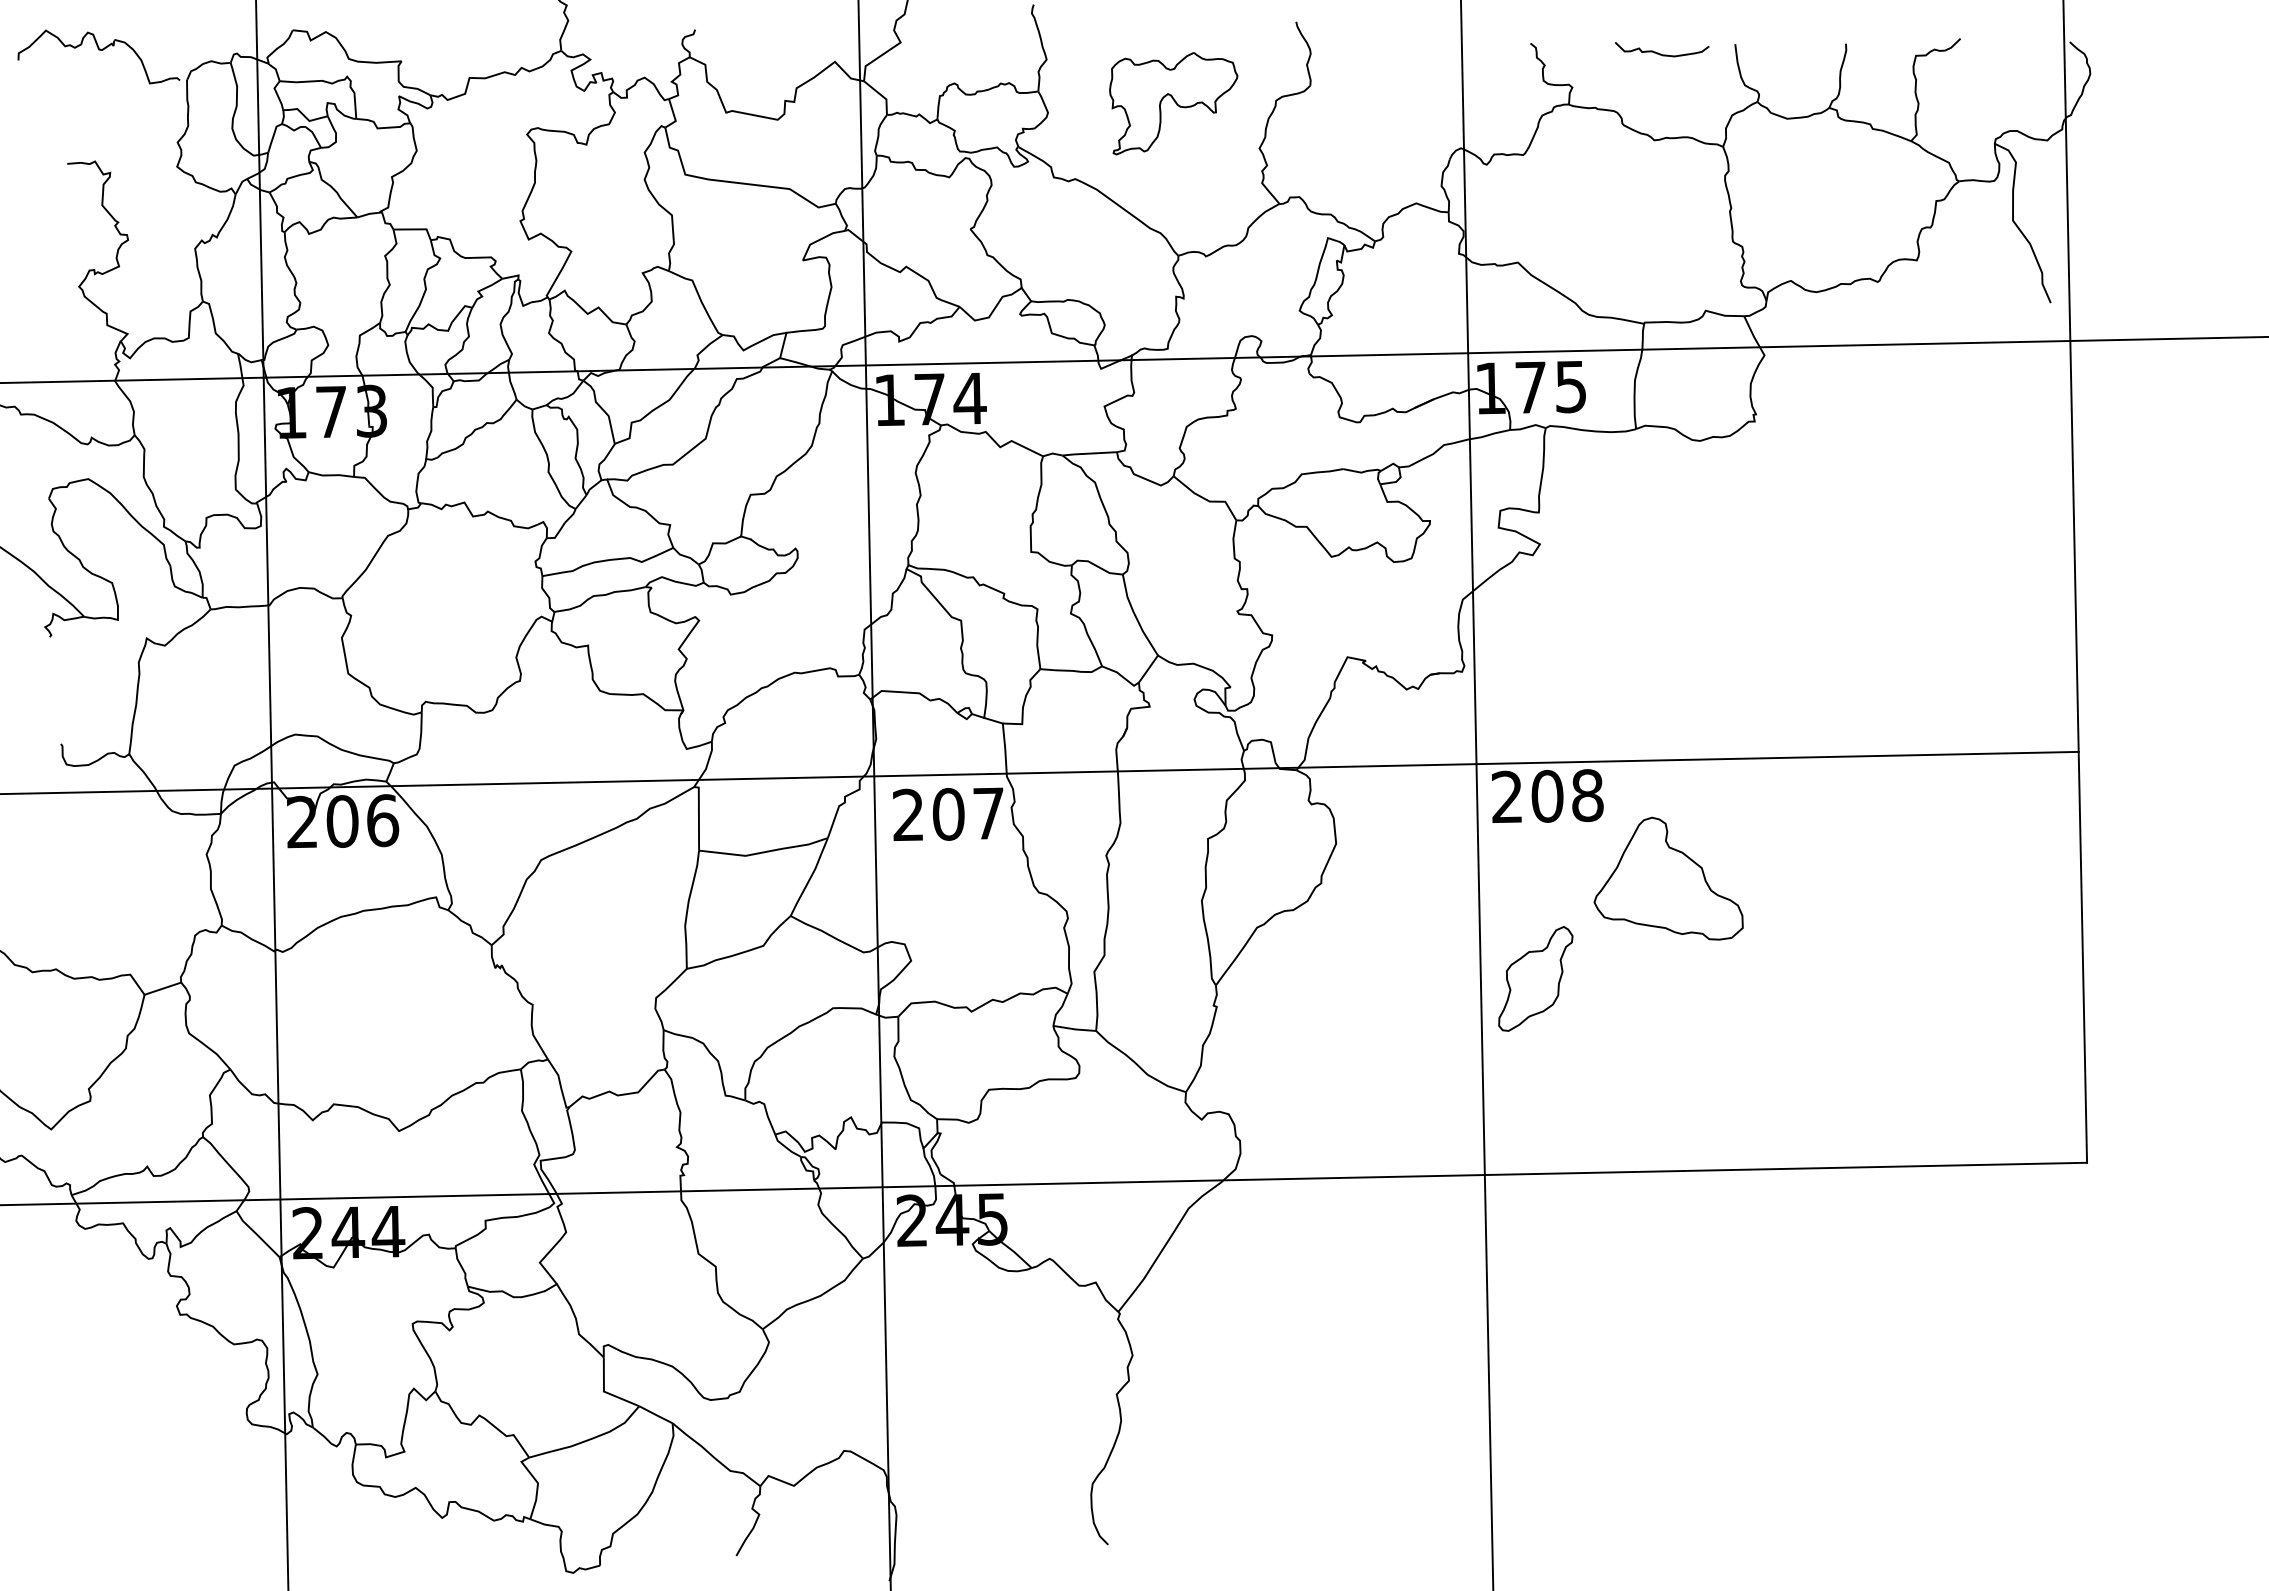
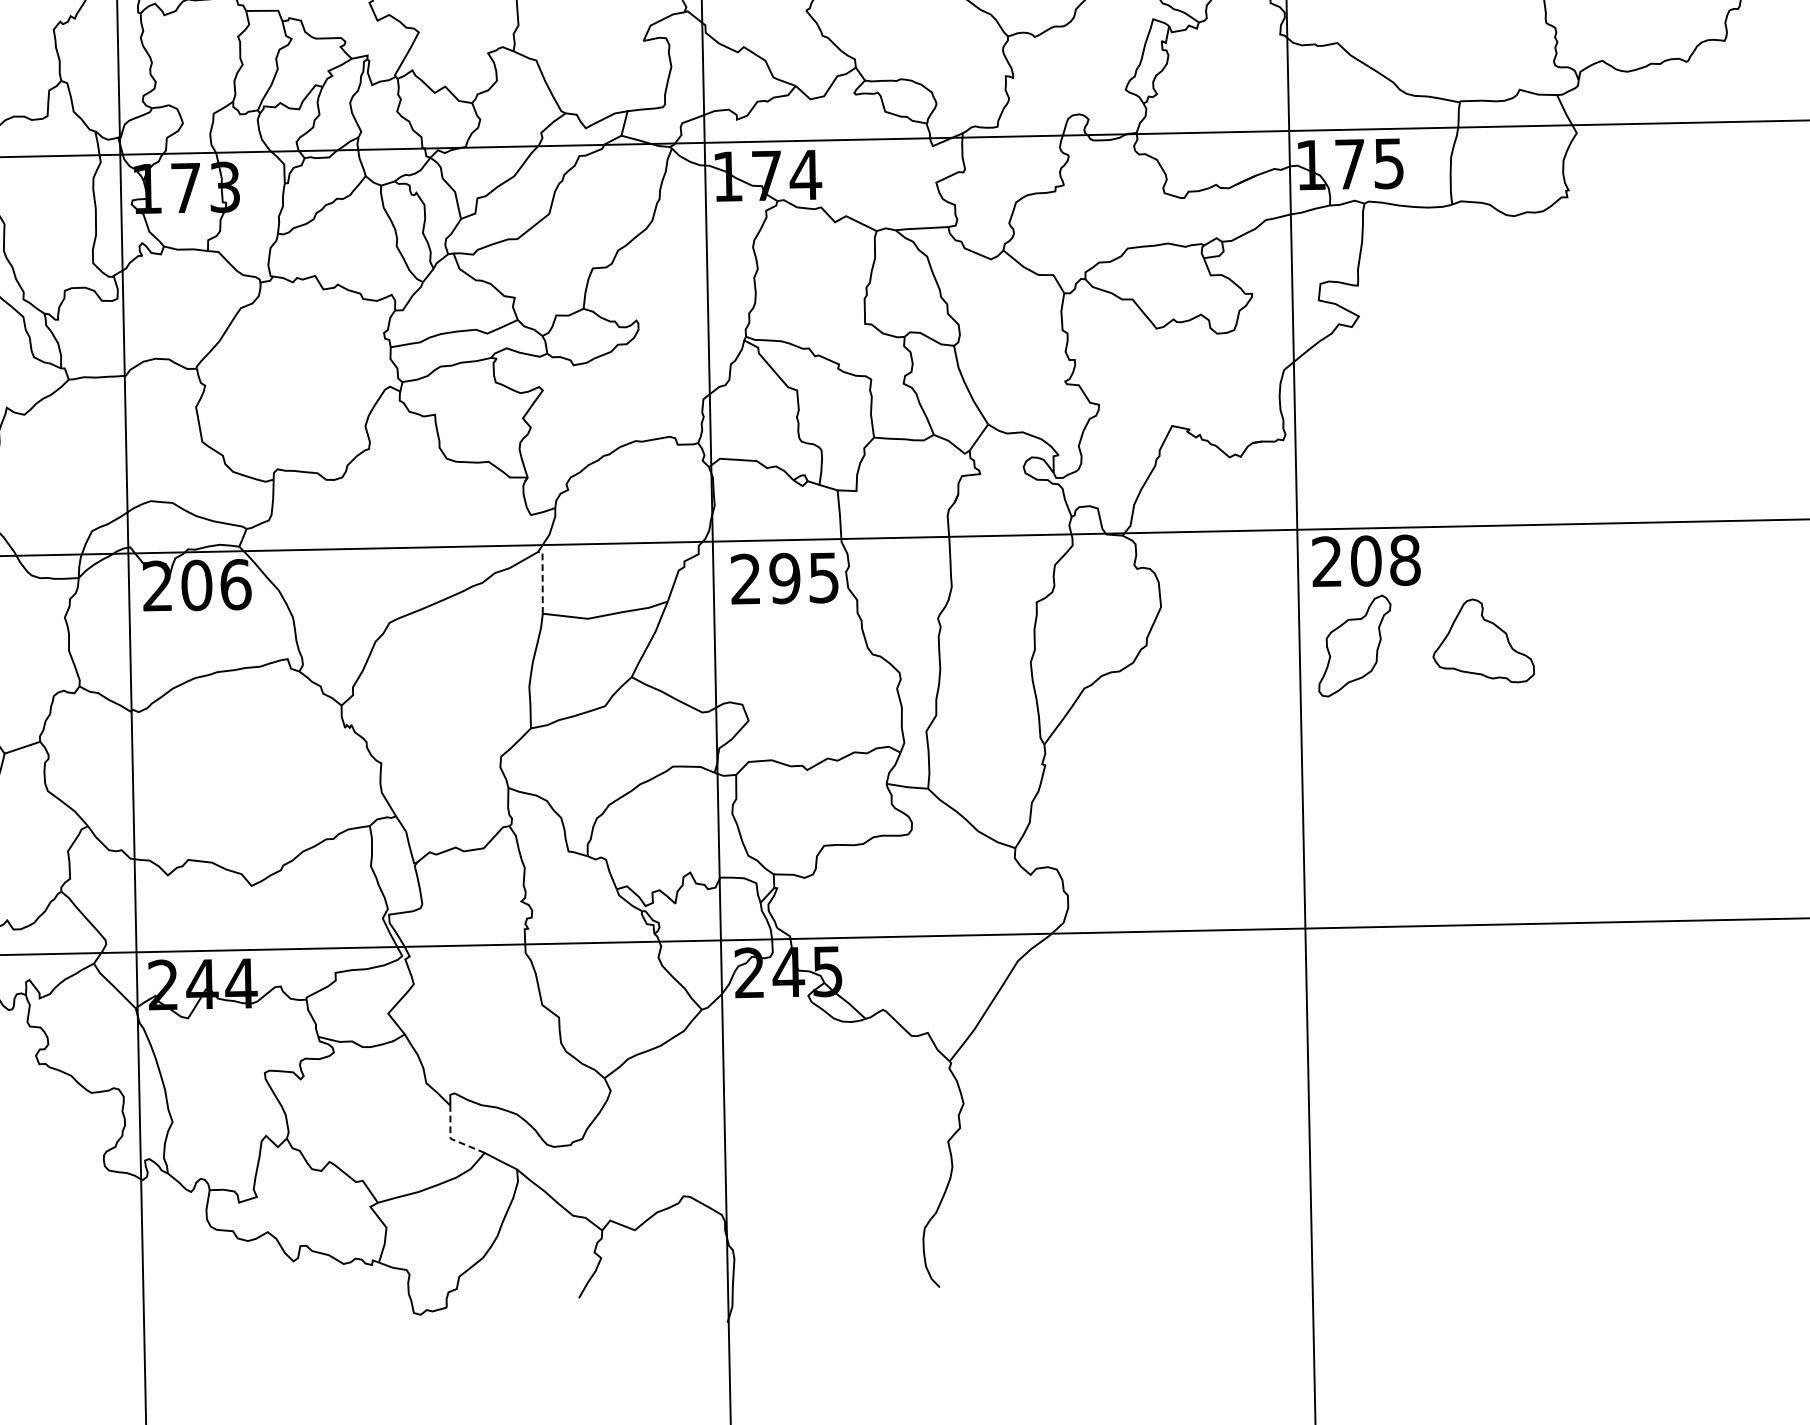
text: (967, 813) -> (803, 577), 207 -> 295
line: (698, 816) -> (542, 580), solid -> dashed
part: (1668, 878) -> (1483, 640), size x0.7
part: (1535, 978) -> (1354, 645), moved
line: (604, 1391) -> (451, 1138), solid -> dashed

